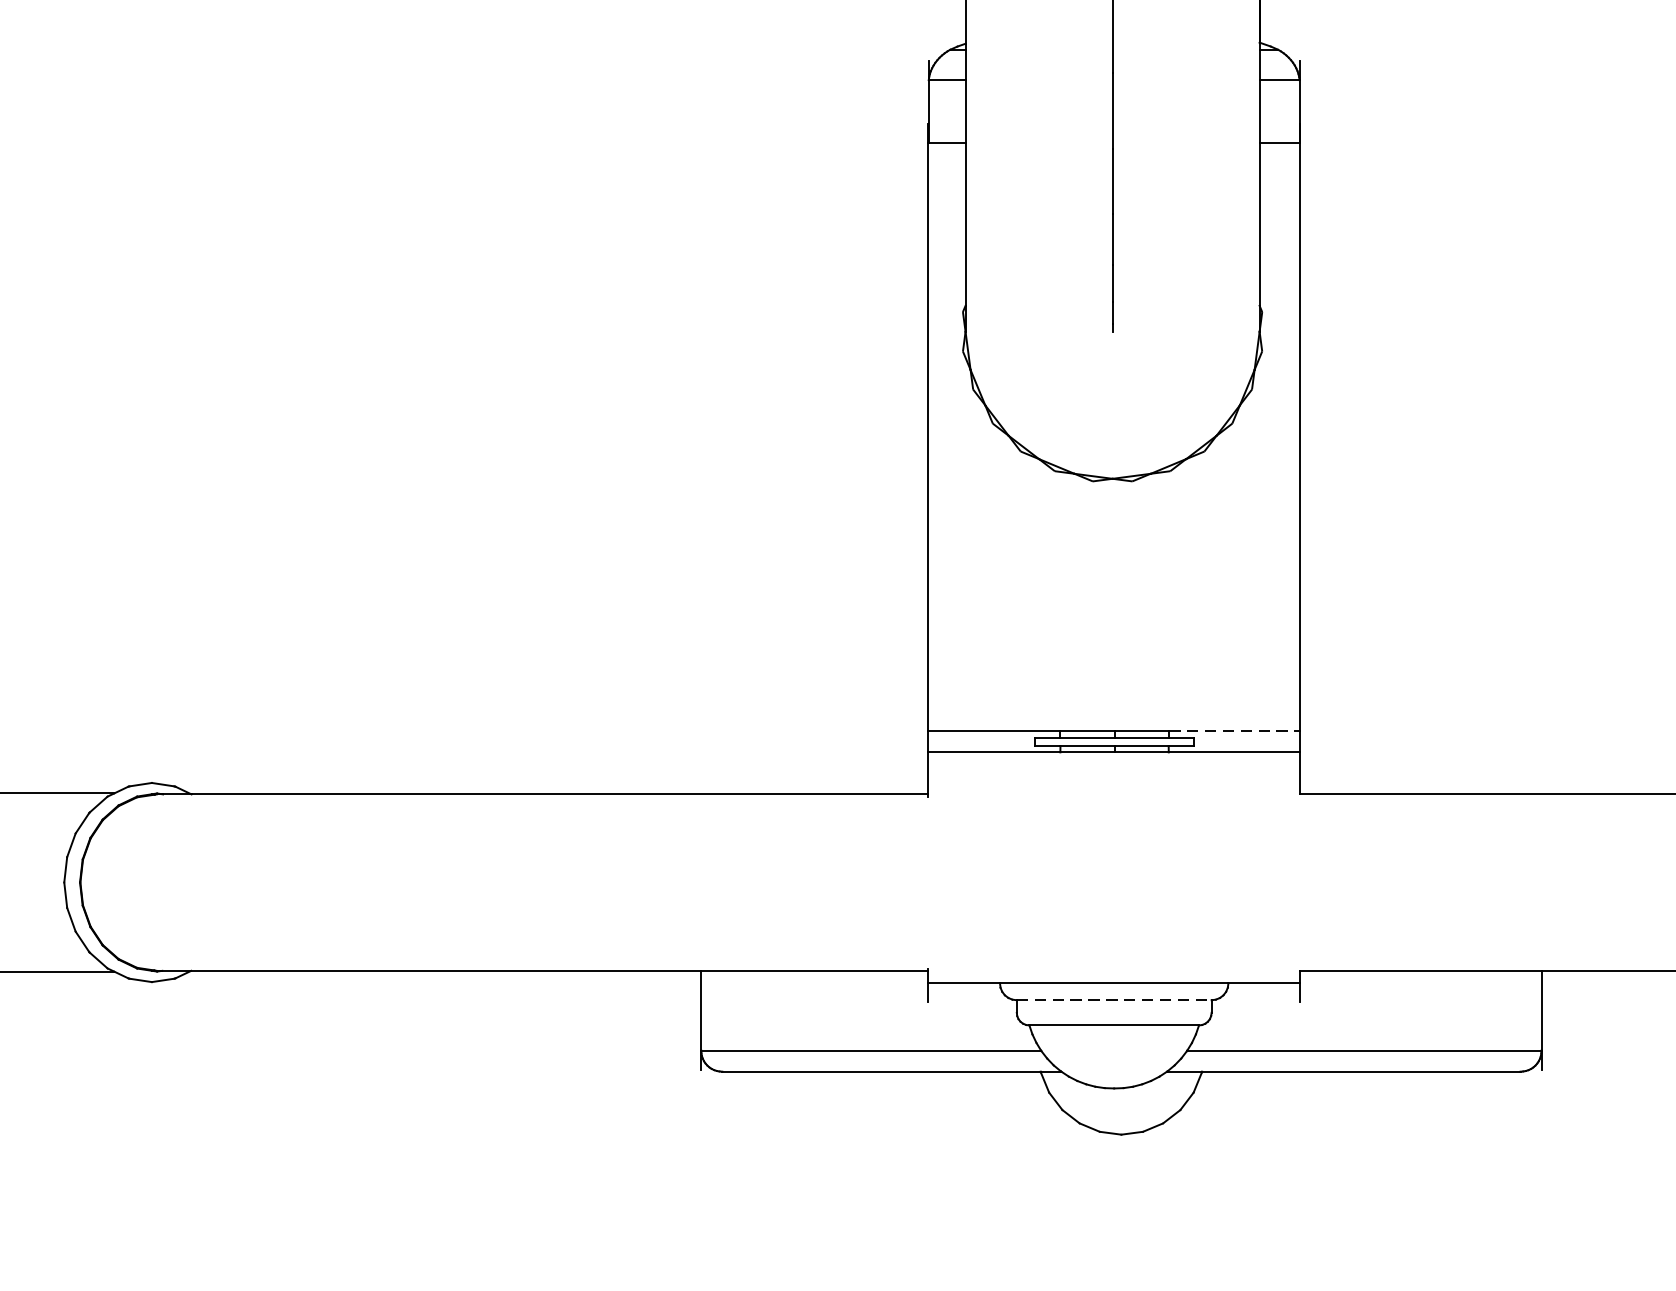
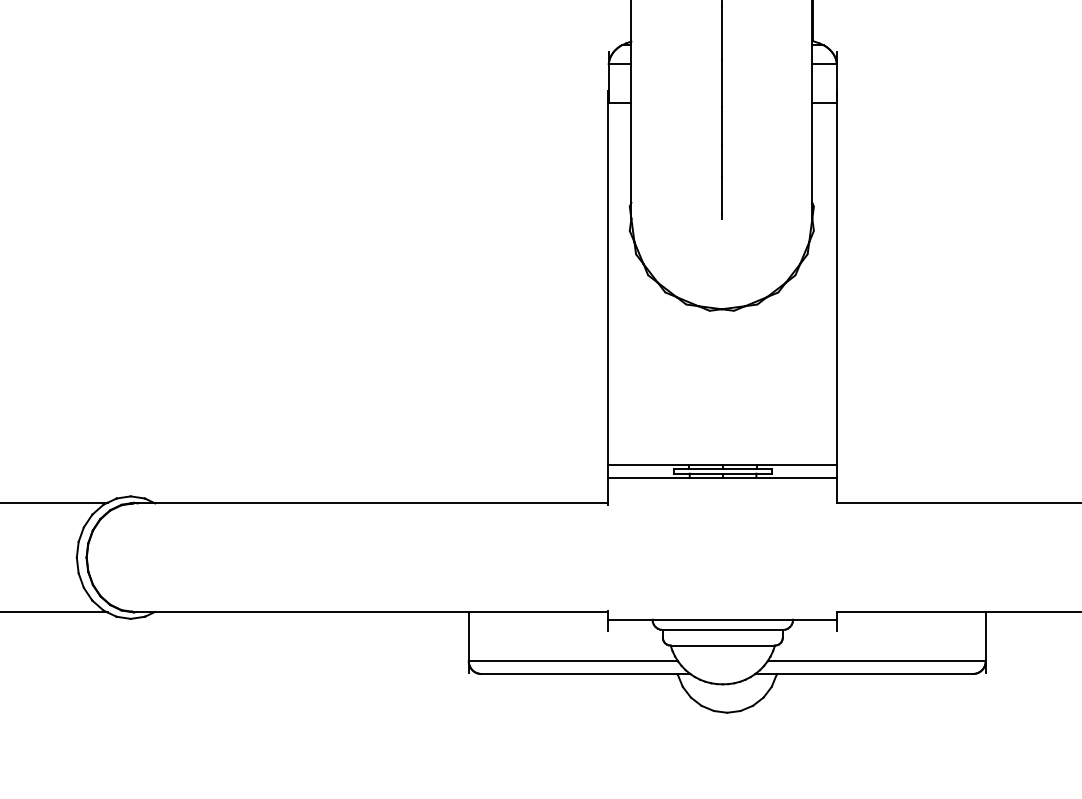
line: (1235, 731) -> (797, 464), dashed -> solid
line: (1113, 1000) -> (722, 630), dashed -> solid

